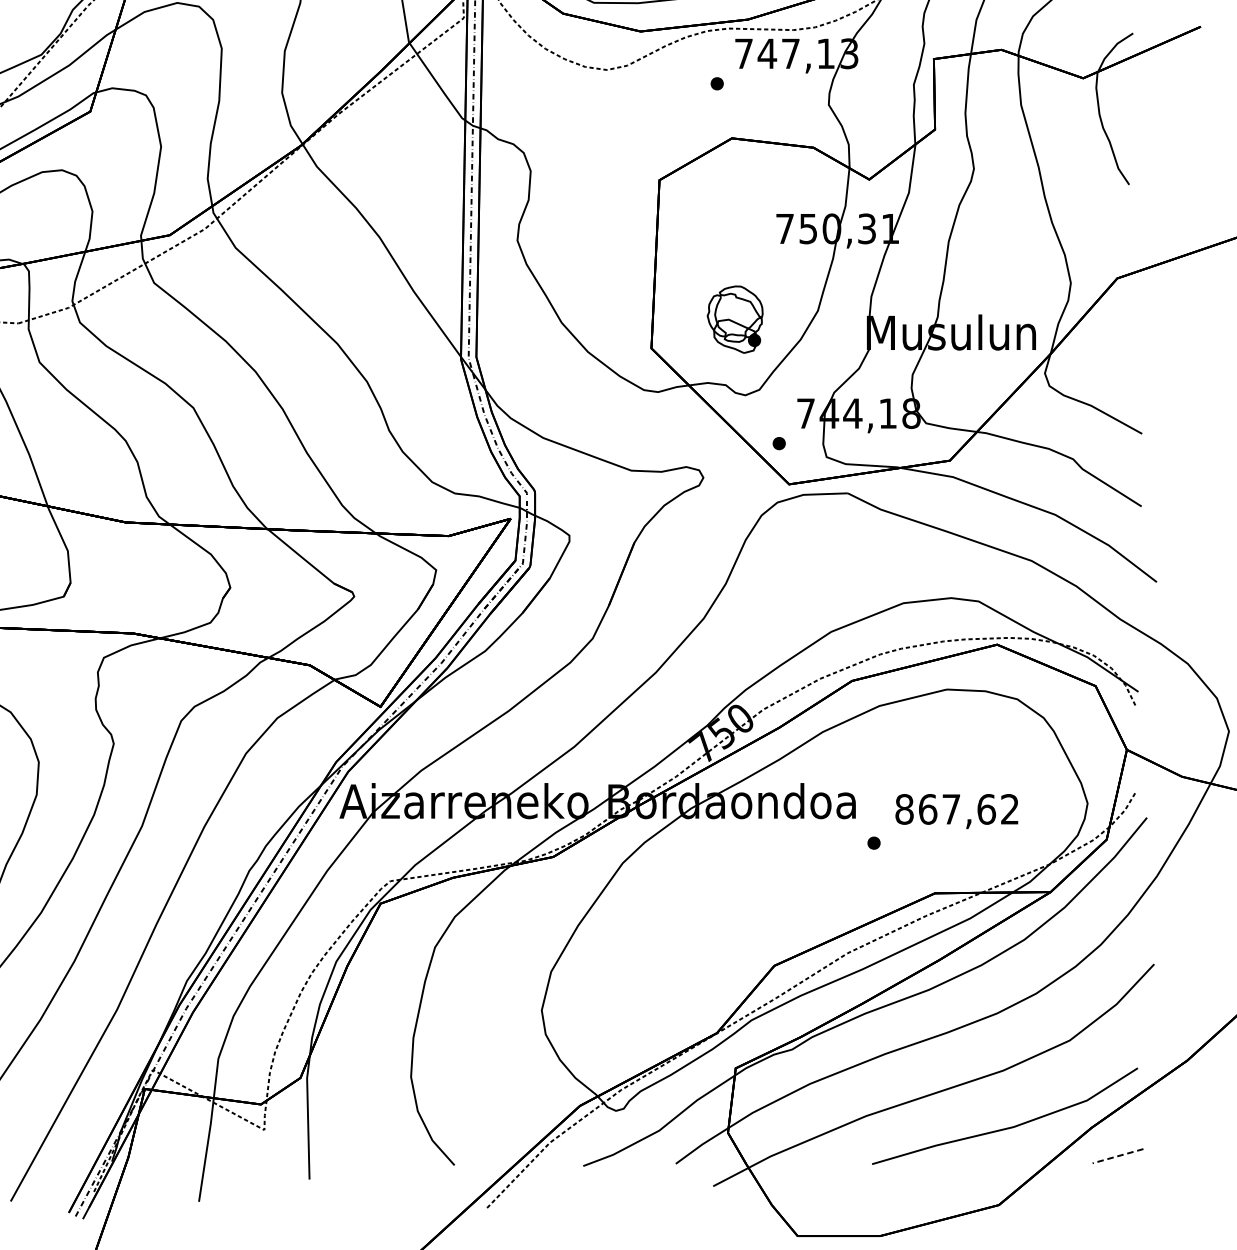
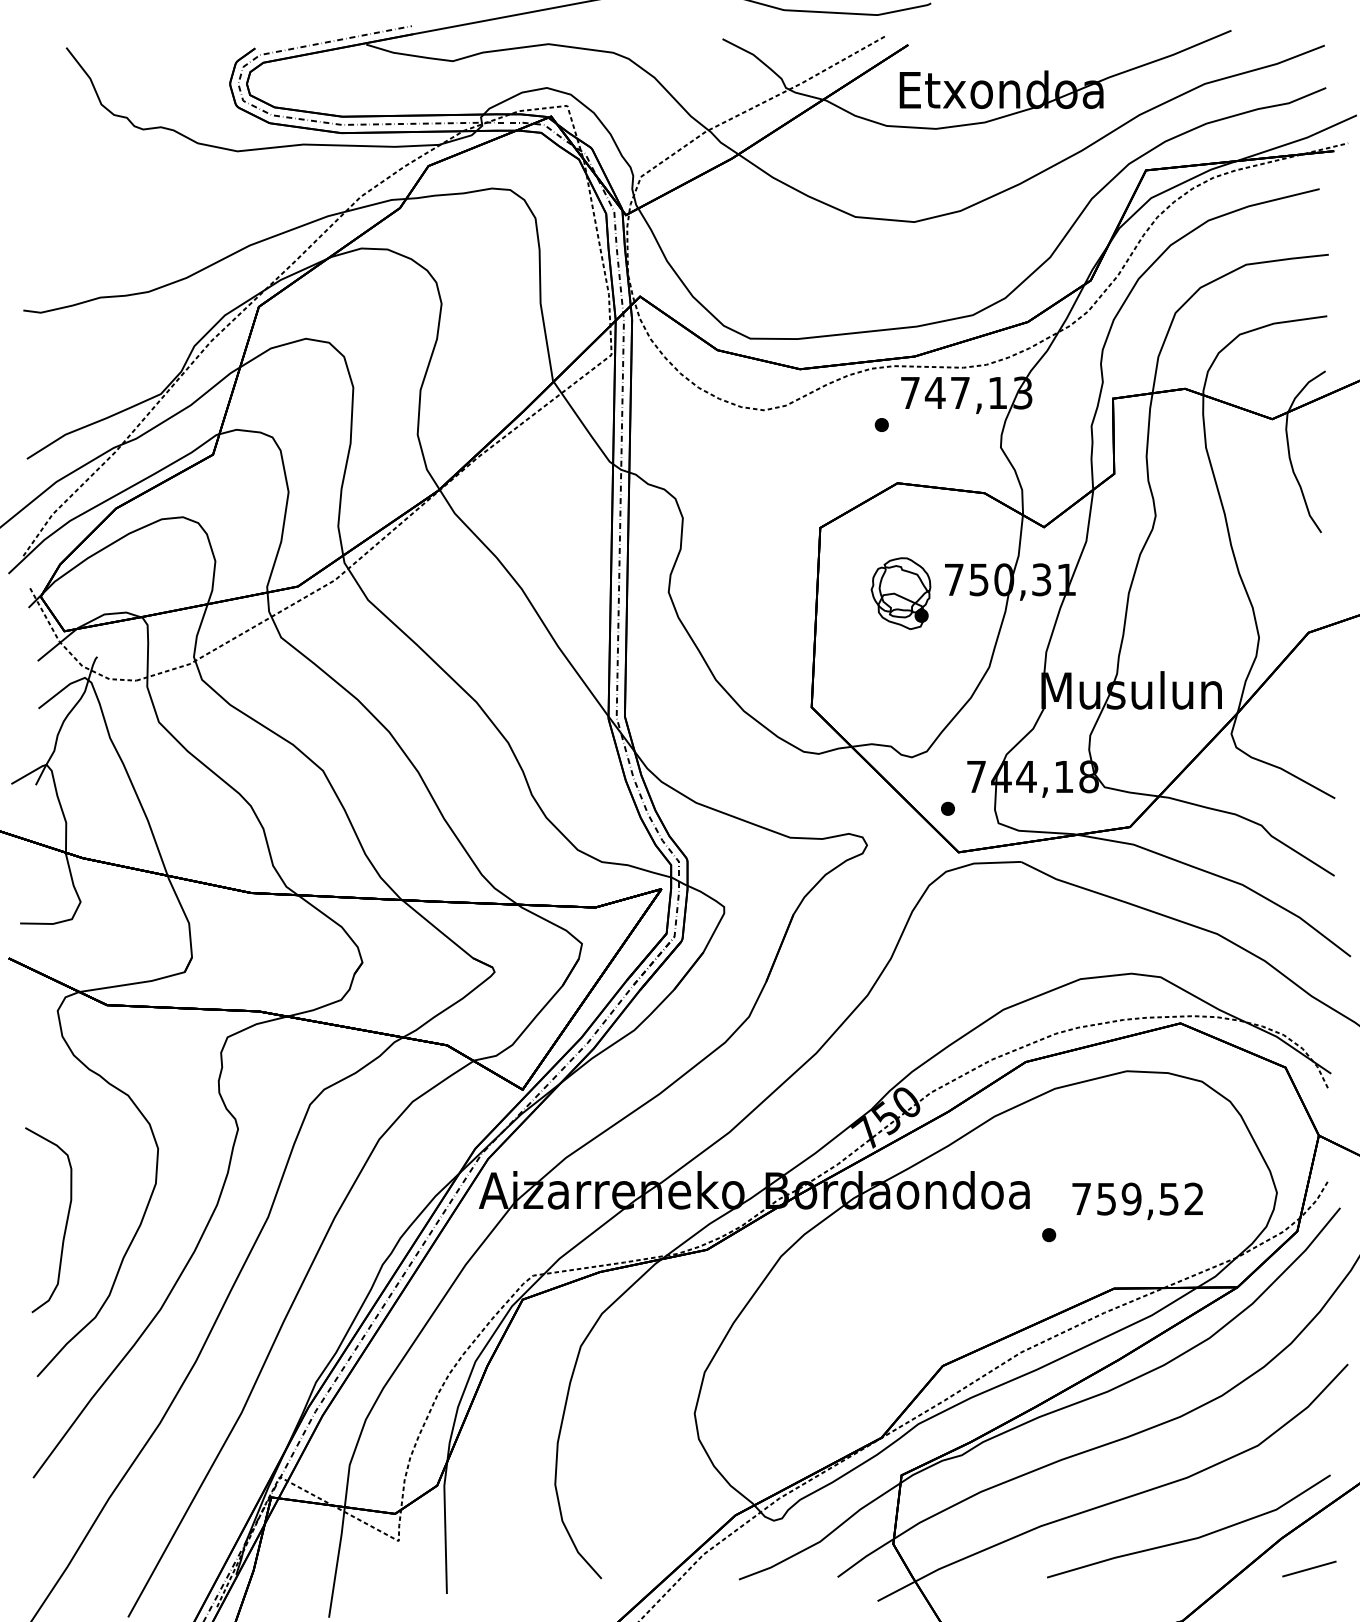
part: (734, 319) -> (900, 593), moved
text: (945, 808) -> (1125, 1198), 867,62 -> 759,52
line: (1117, 1156) -> (1308, 1569), dashed -> solid

